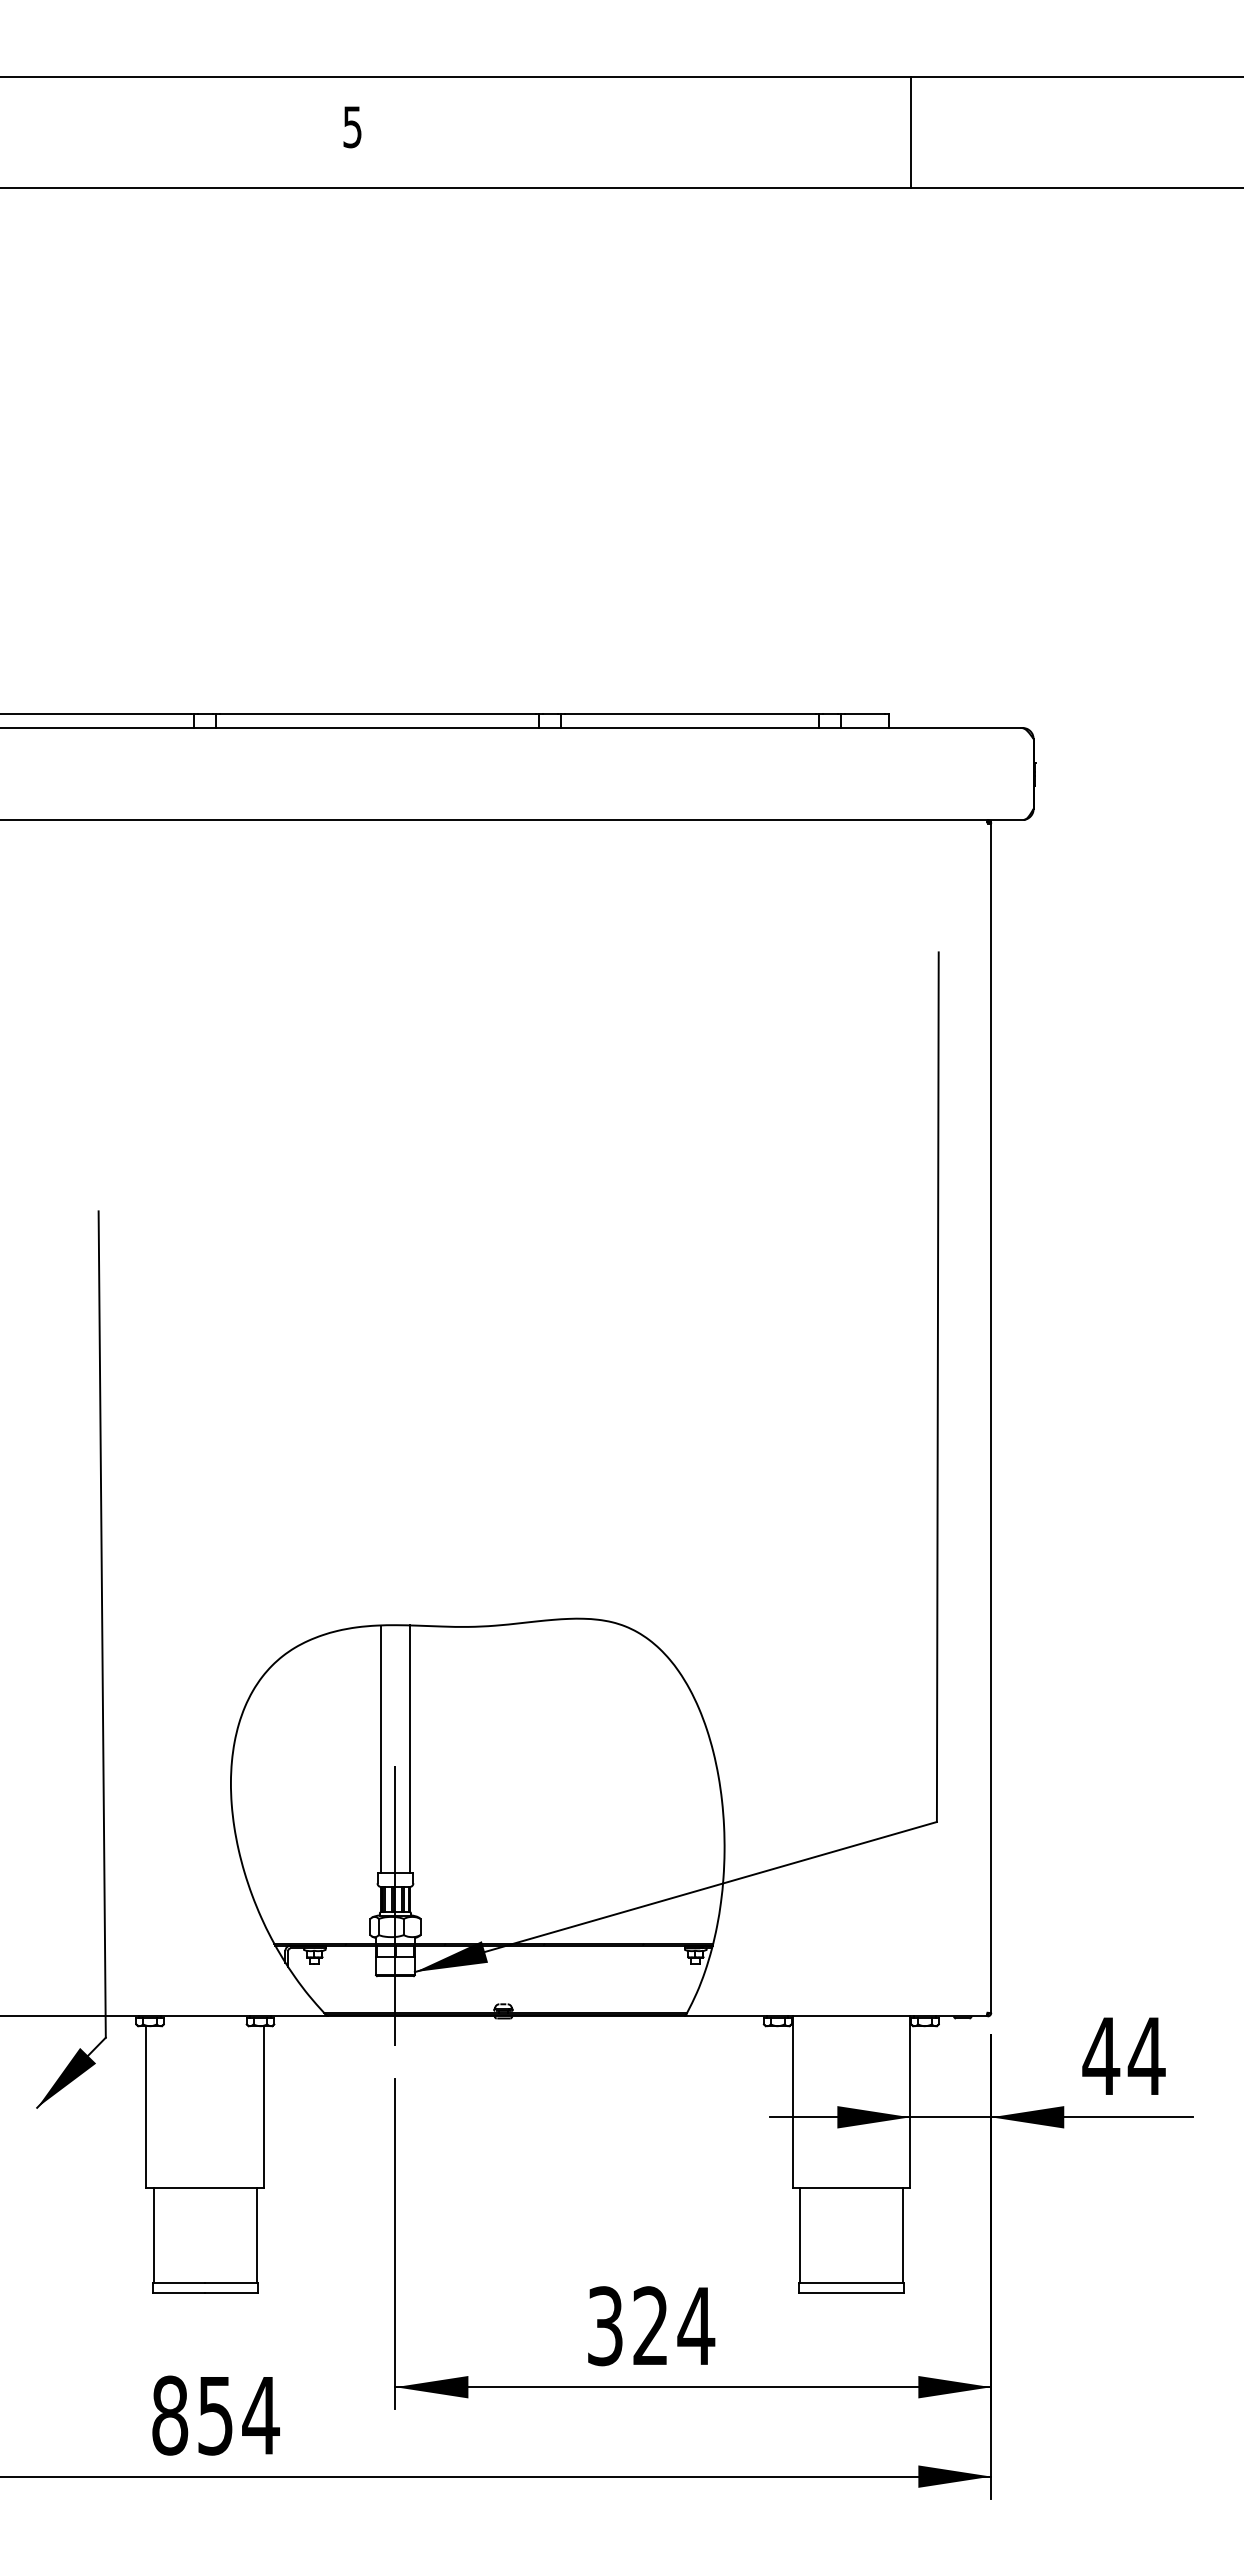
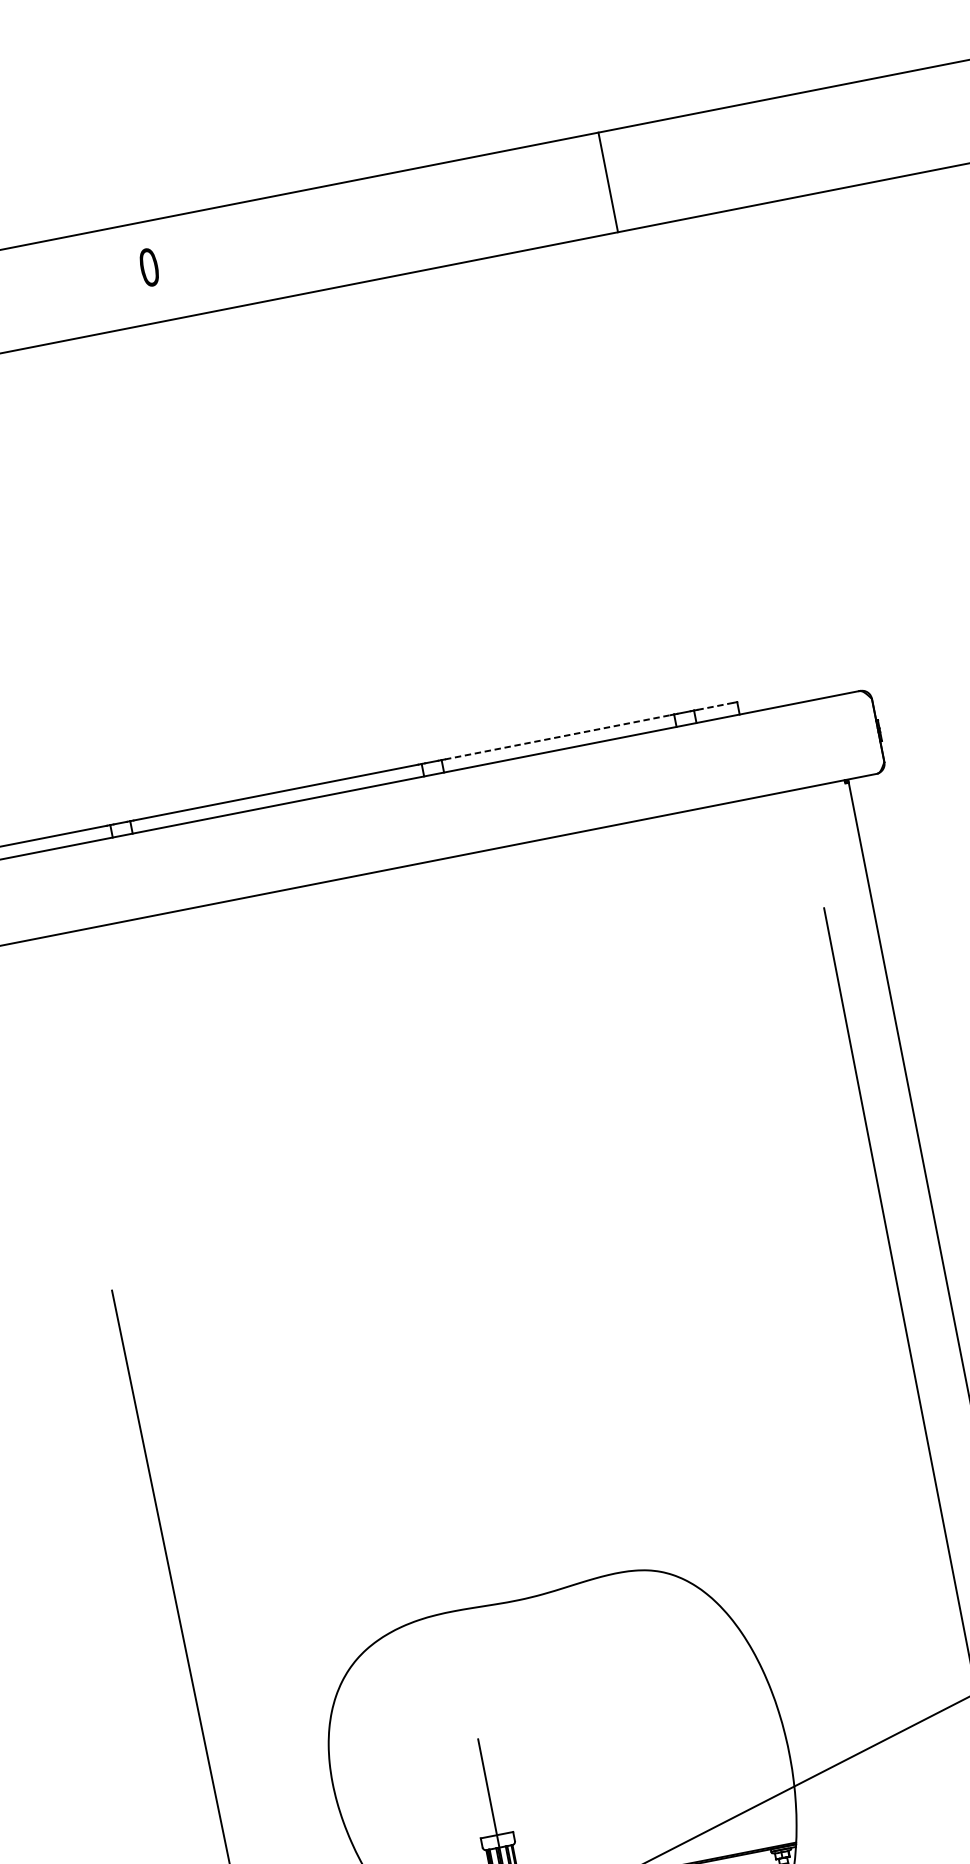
text: (352, 127) -> (149, 267), 5 -> 0
line: (911, 132) -> (608, 182), moved
line: (690, 714) -> (558, 737), solid -> dashed
line: (865, 714) -> (715, 706), solid -> dashed
line: (380, 1749) -> (461, 1726), removed
line: (410, 1749) -> (488, 1720), removed

